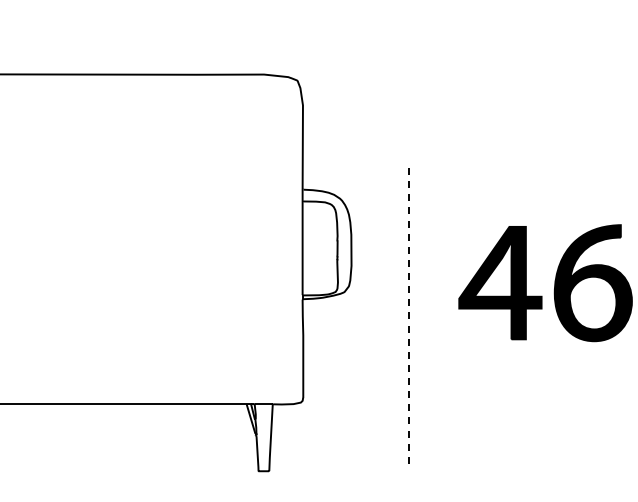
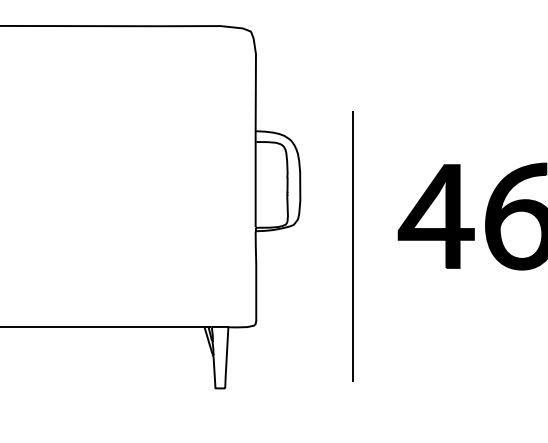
line: (409, 316) -> (353, 247), dashed -> solid

